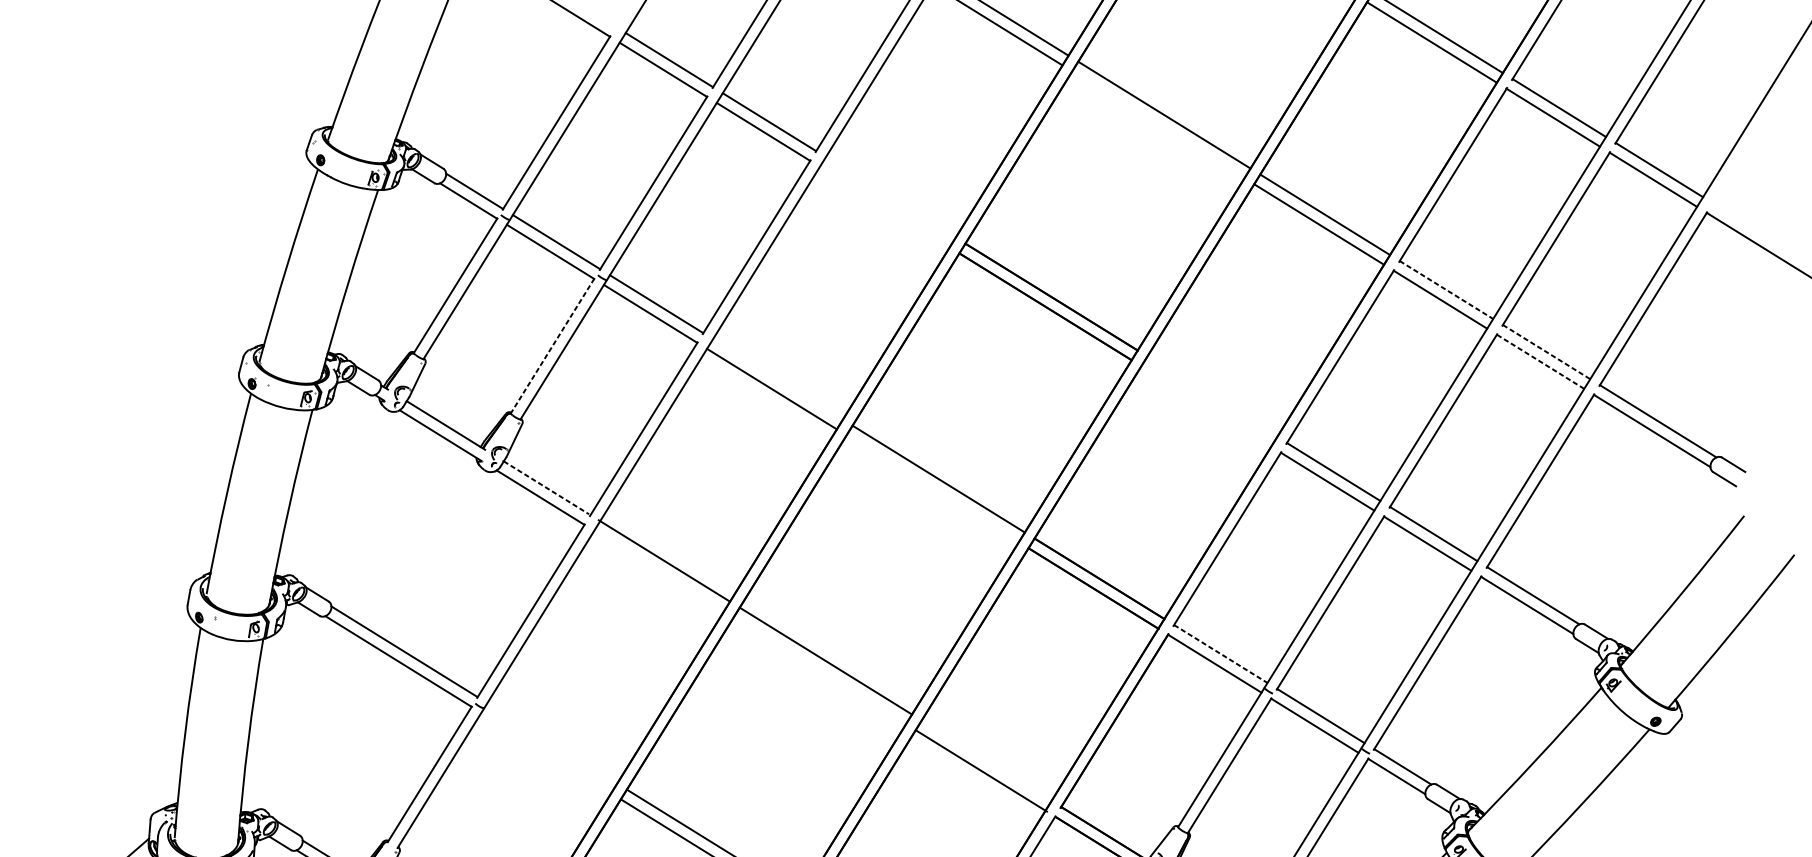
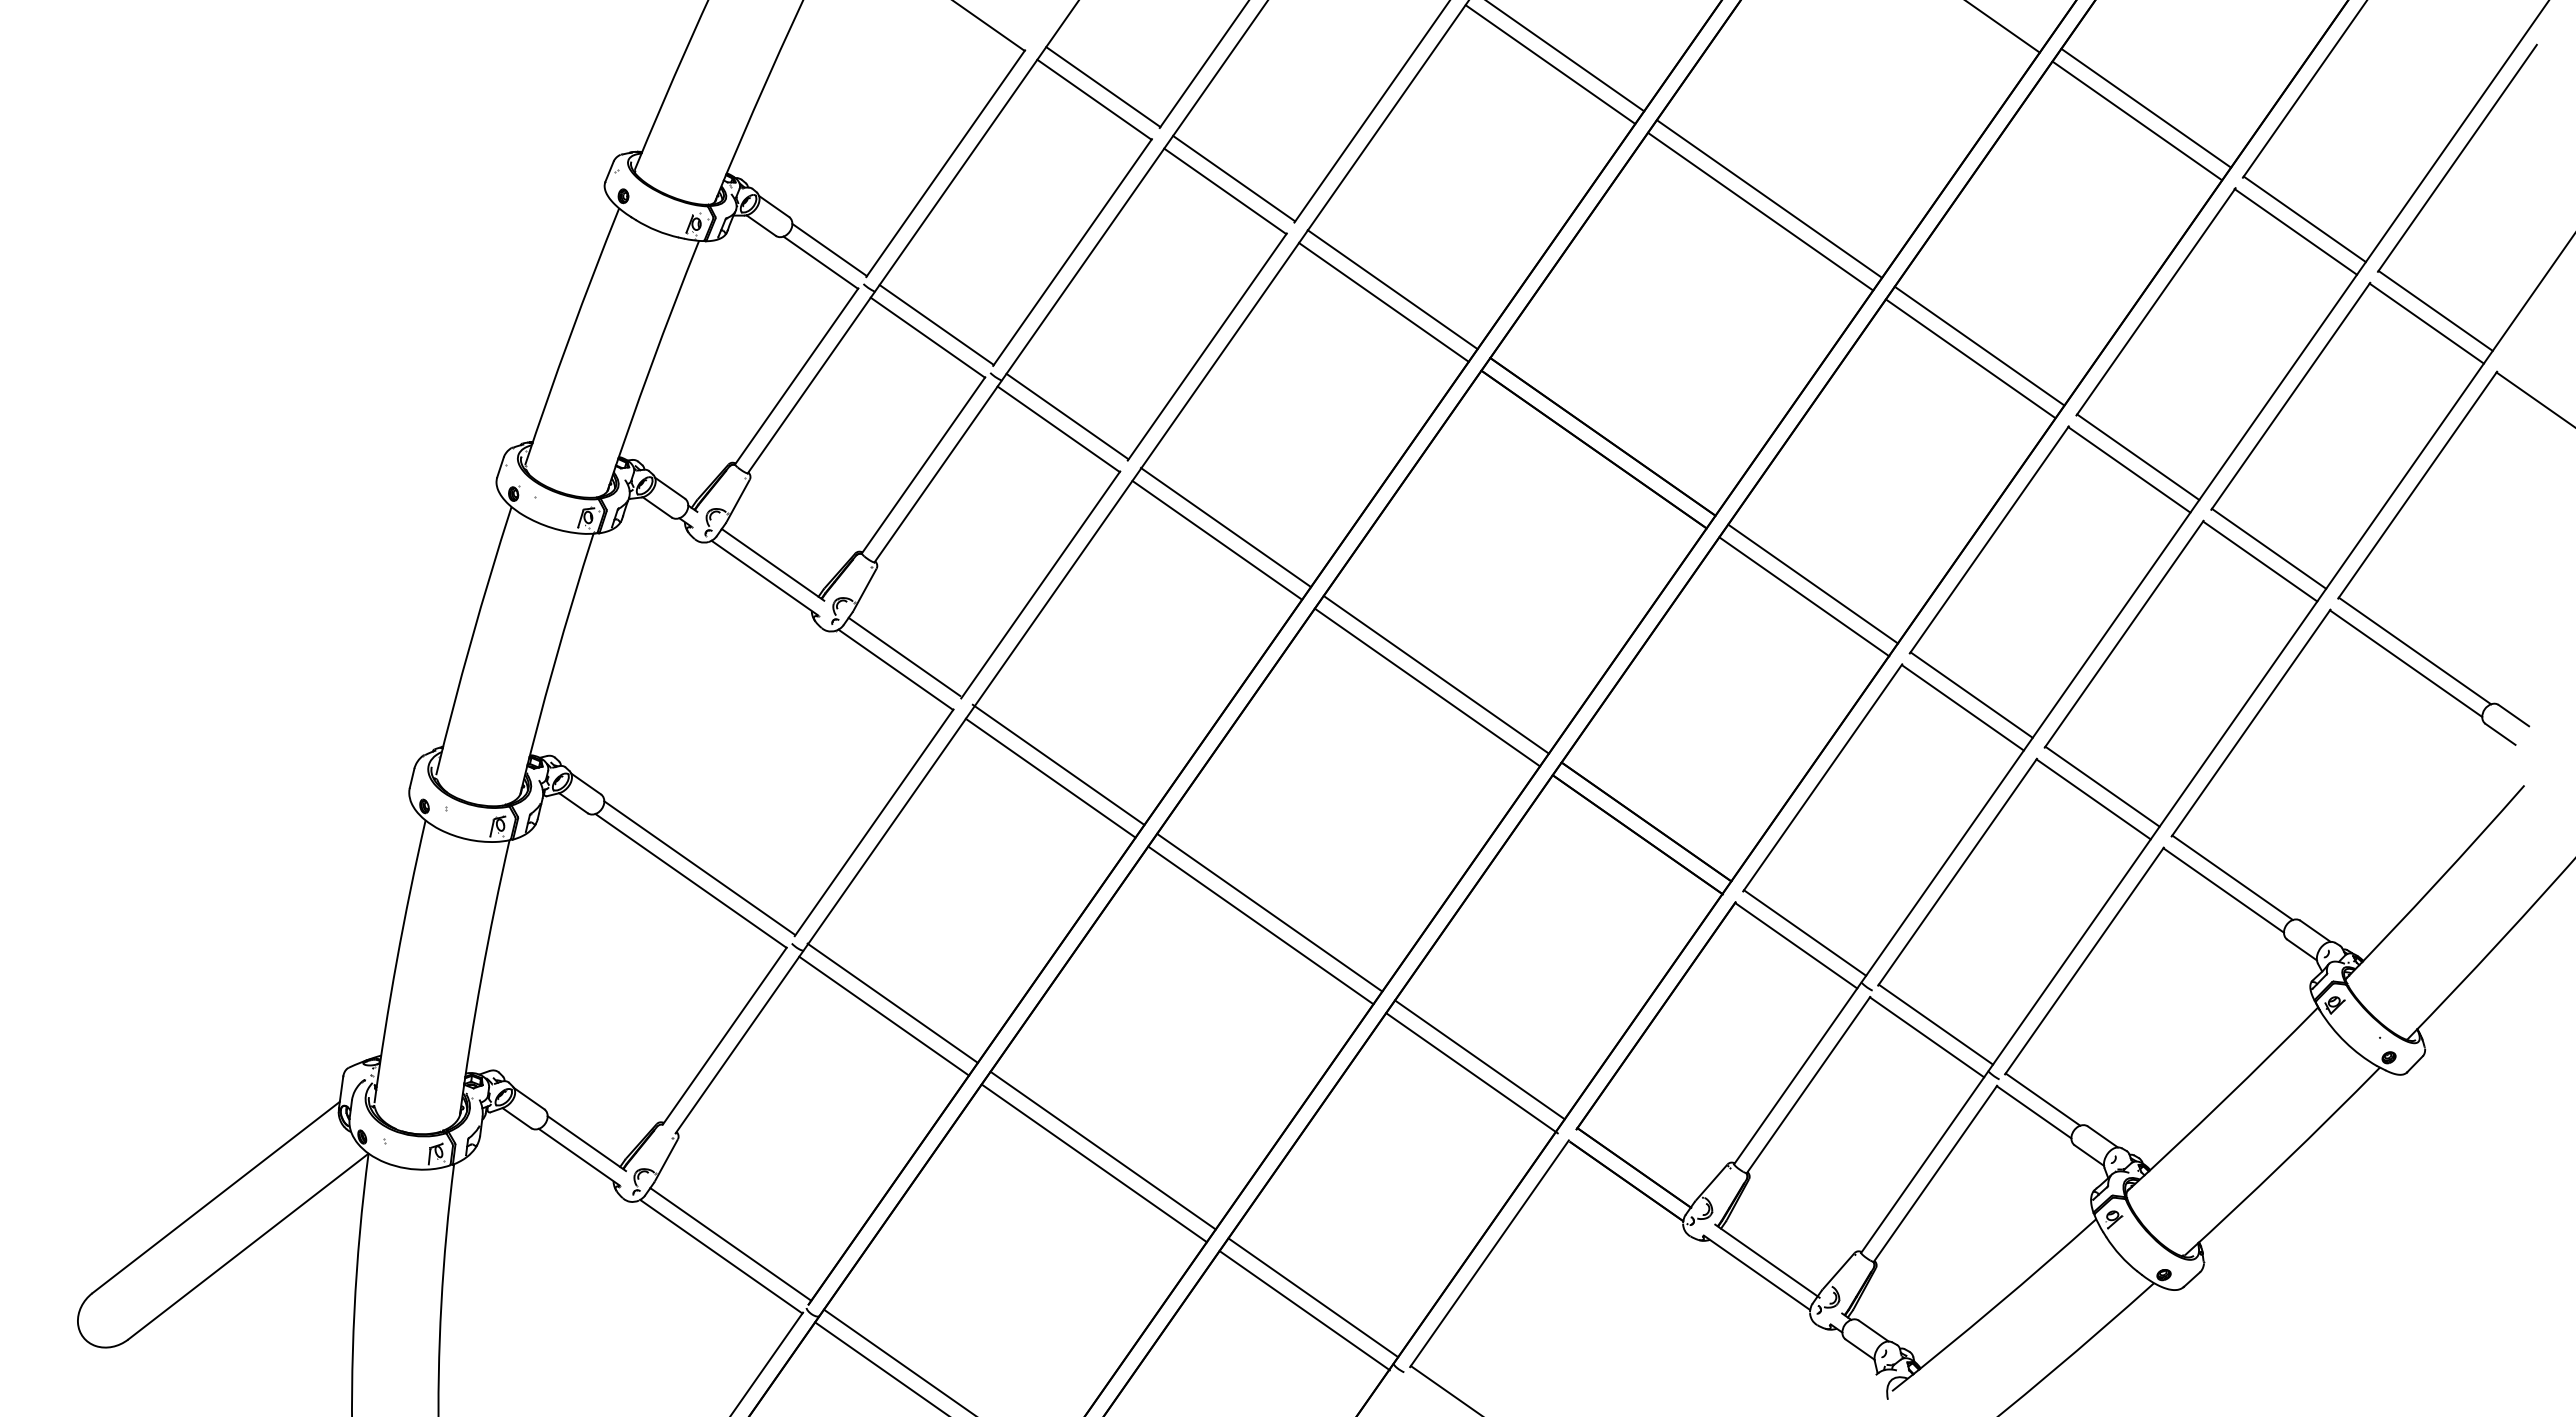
line: (1158, 124) -> (1760, 211), added
line: (890, 197) -> (1392, 289), added
line: (884, 206) -> (1383, 301), added
line: (1446, 290) -> (2138, 457), dashed -> solid
line: (552, 346) -> (923, 465), dashed -> solid
line: (1546, 351) -> (2269, 548), dashed -> solid
line: (1540, 361) -> (2260, 561), dashed -> solid
line: (777, 379) -> (1225, 527), added
line: (1211, 396) -> (1812, 583), added
line: (1206, 406) -> (1804, 596), added
line: (546, 488) -> (904, 657), dashed -> solid
line: (932, 488) -> (1427, 687), added
line: (658, 570) -> (1050, 777), added
line: (1221, 654) -> (1805, 933), dashed -> solid
line: (819, 670) -> (1260, 925), added
line: (551, 742) -> (892, 1002), added
line: (546, 752) -> (884, 1015), added
line: (986, 760) -> (1479, 1059), added

